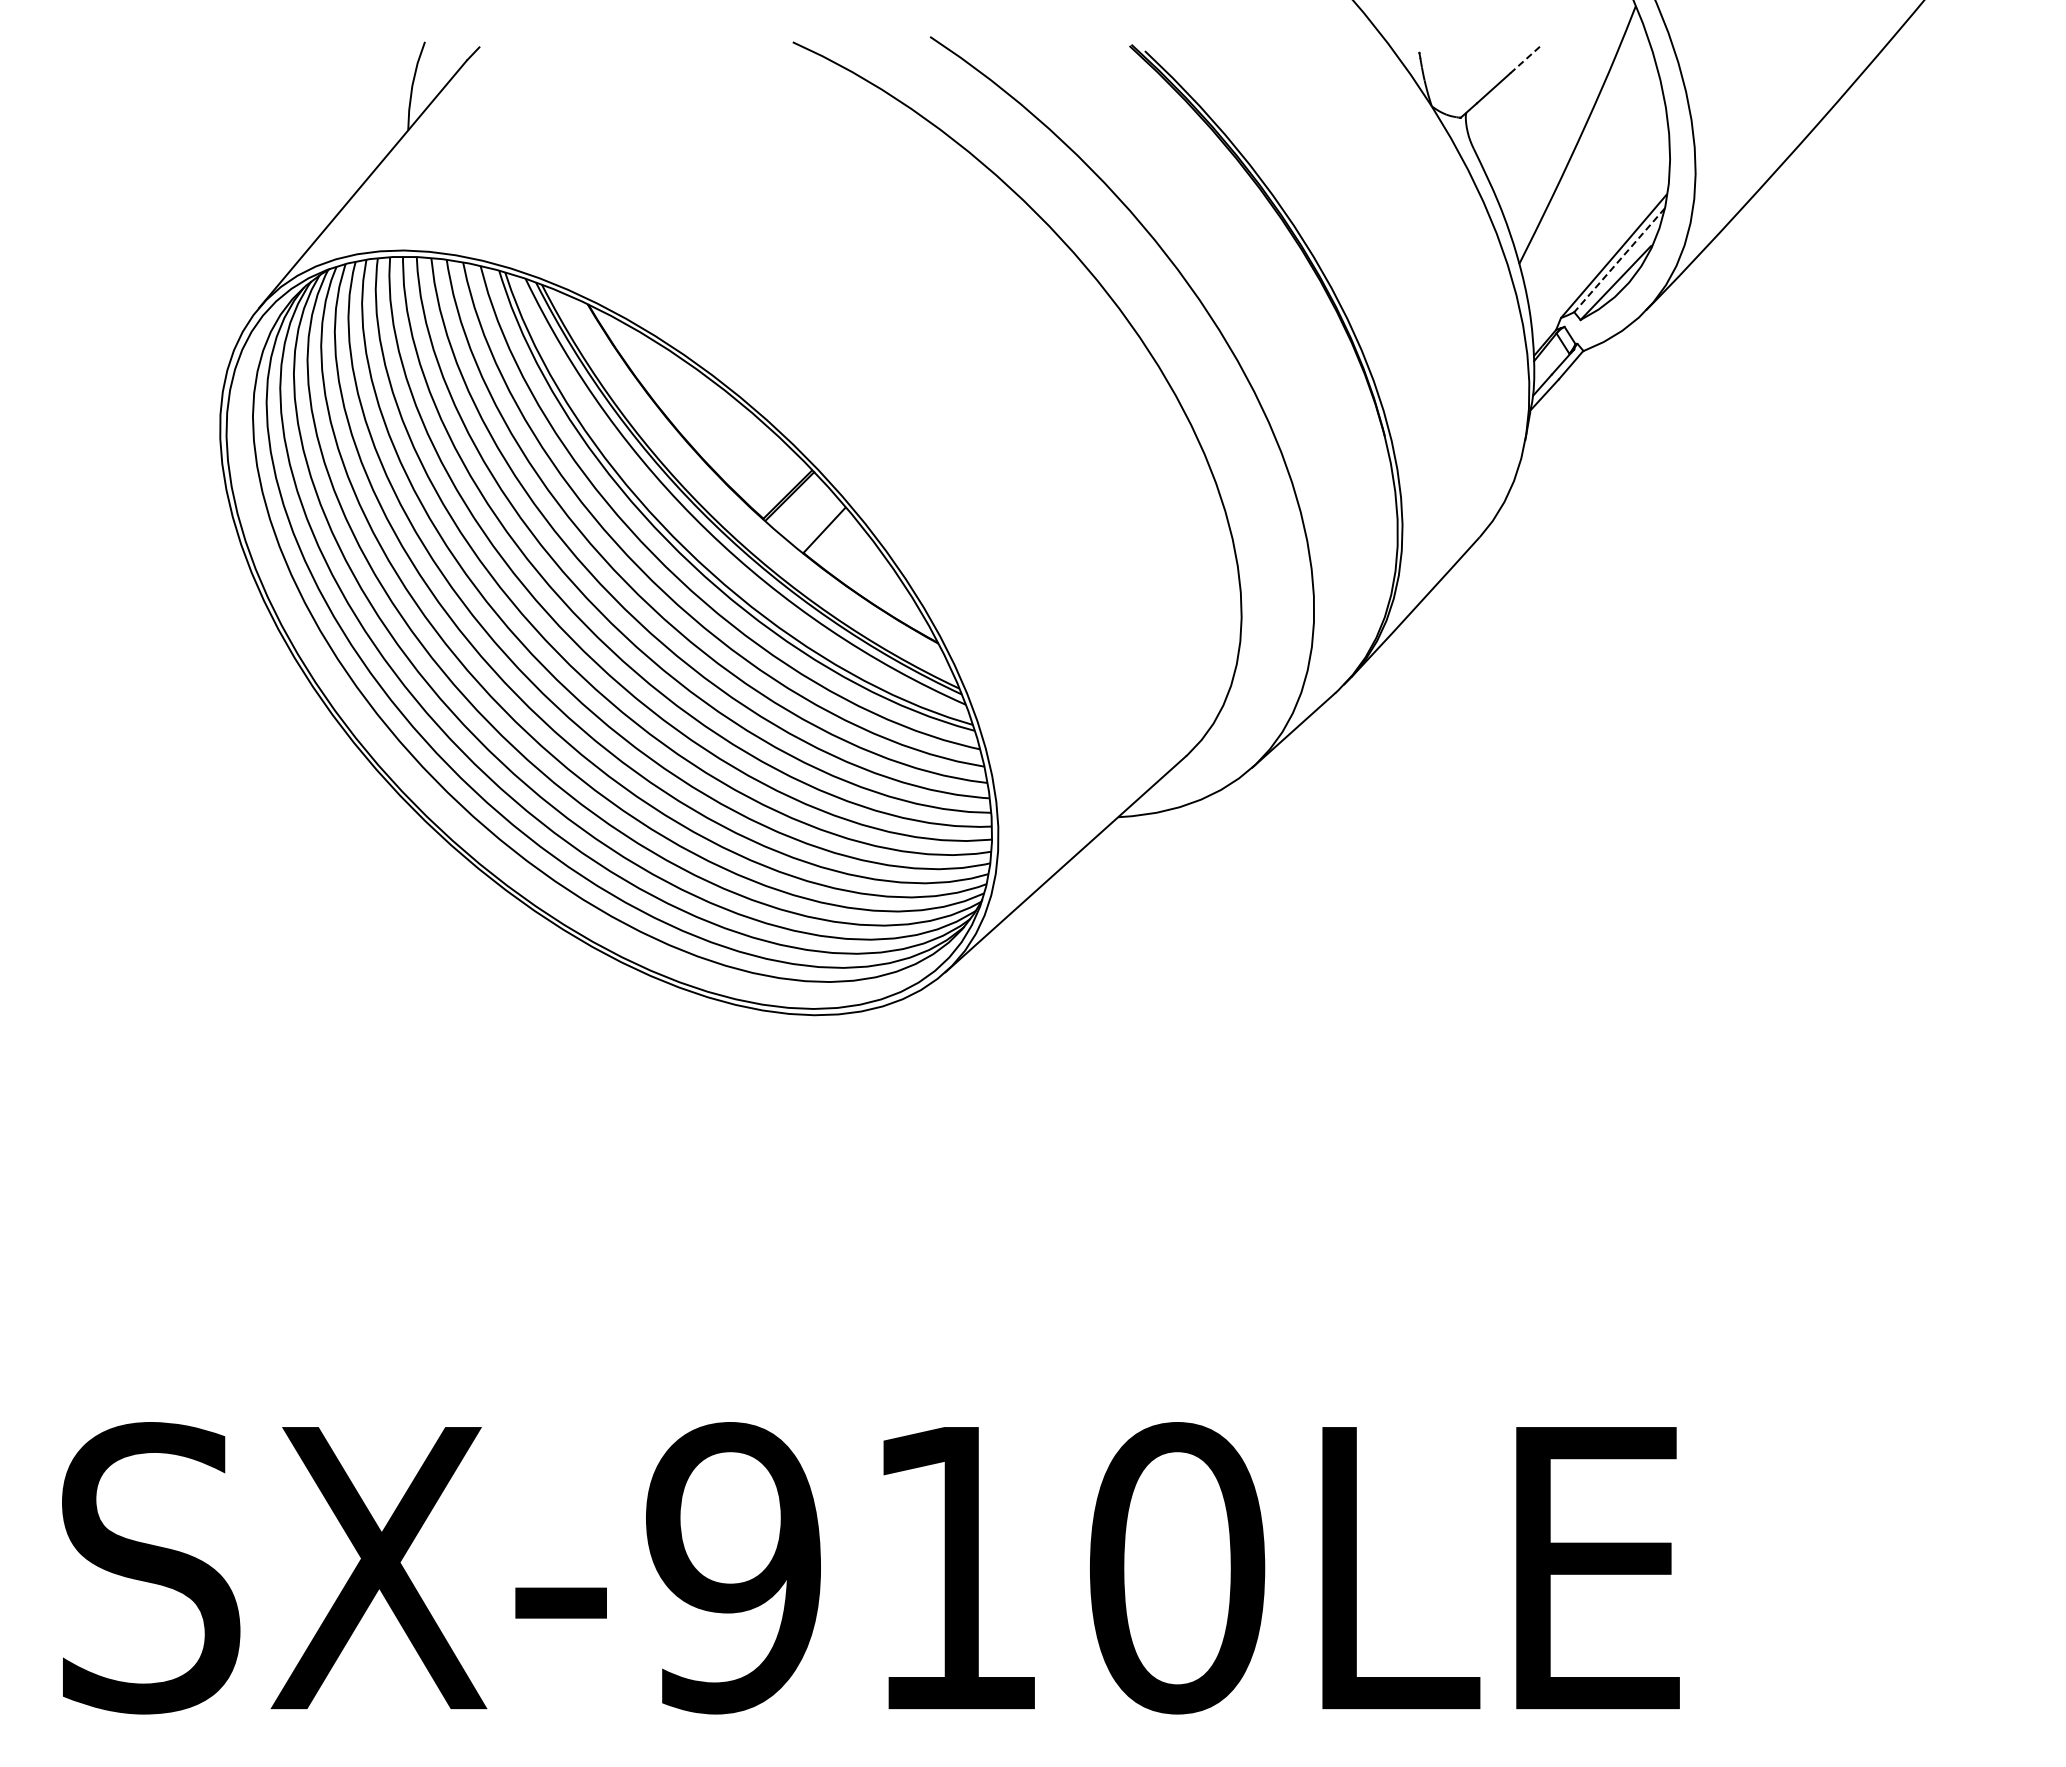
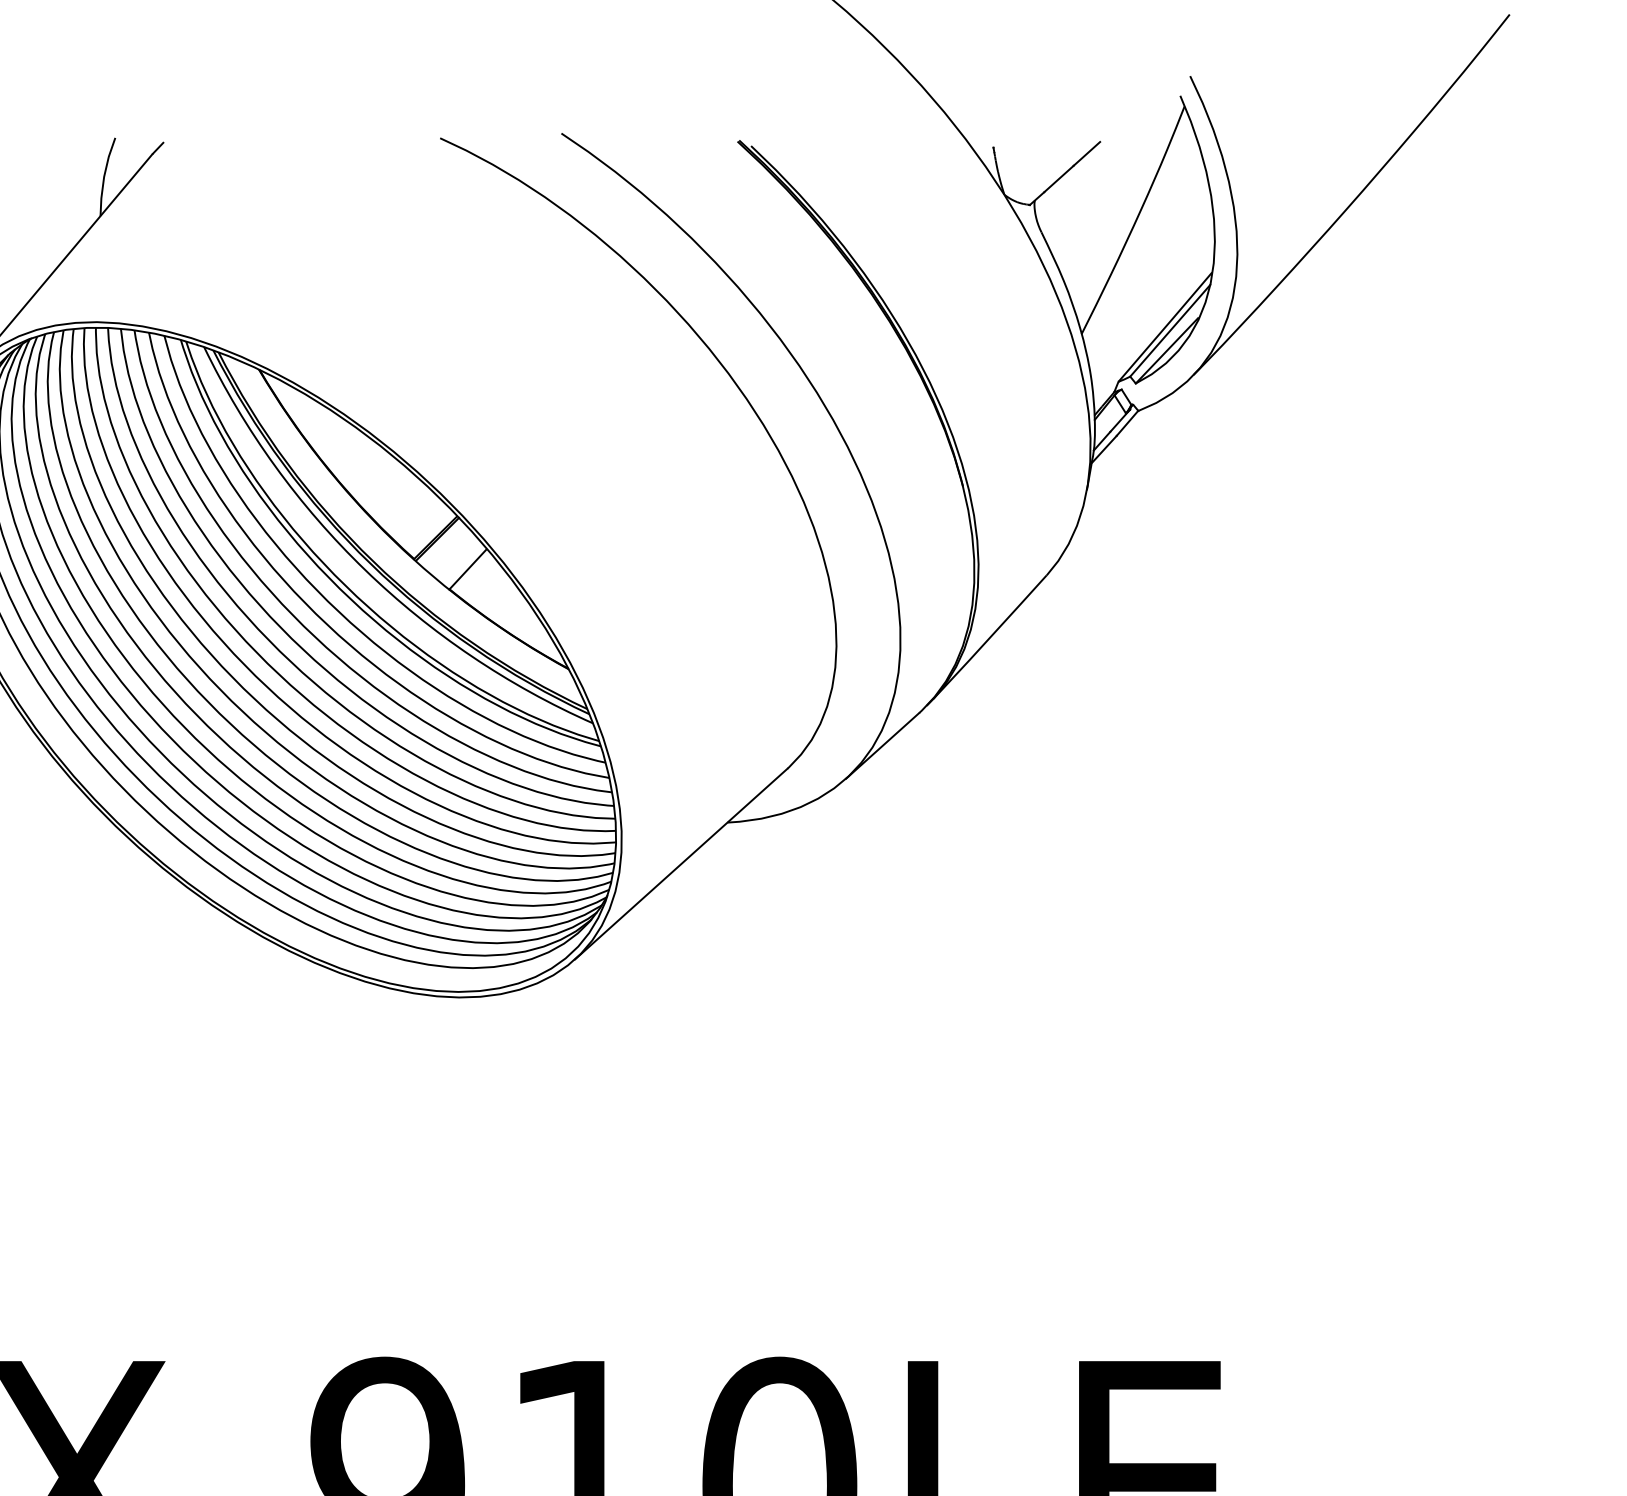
line: (1525, 59) -> (1087, 153), dashed -> solid
line: (1619, 260) -> (1170, 330), dashed -> solid

